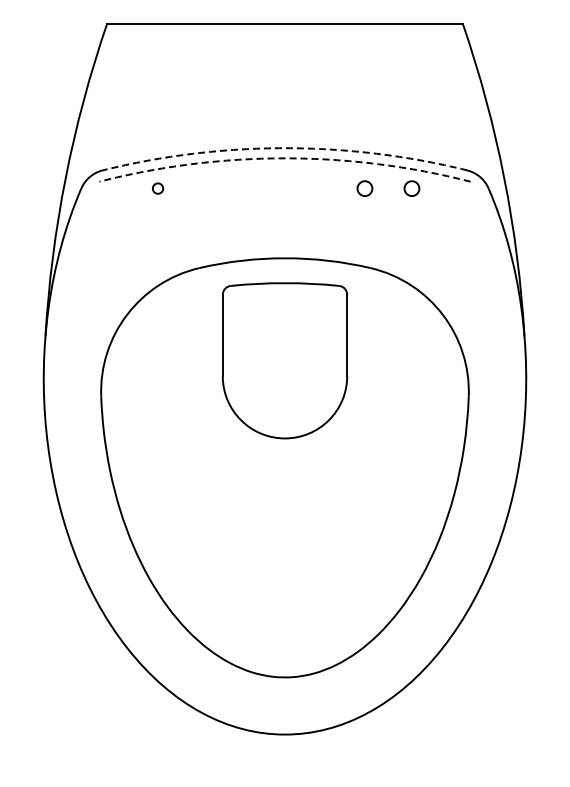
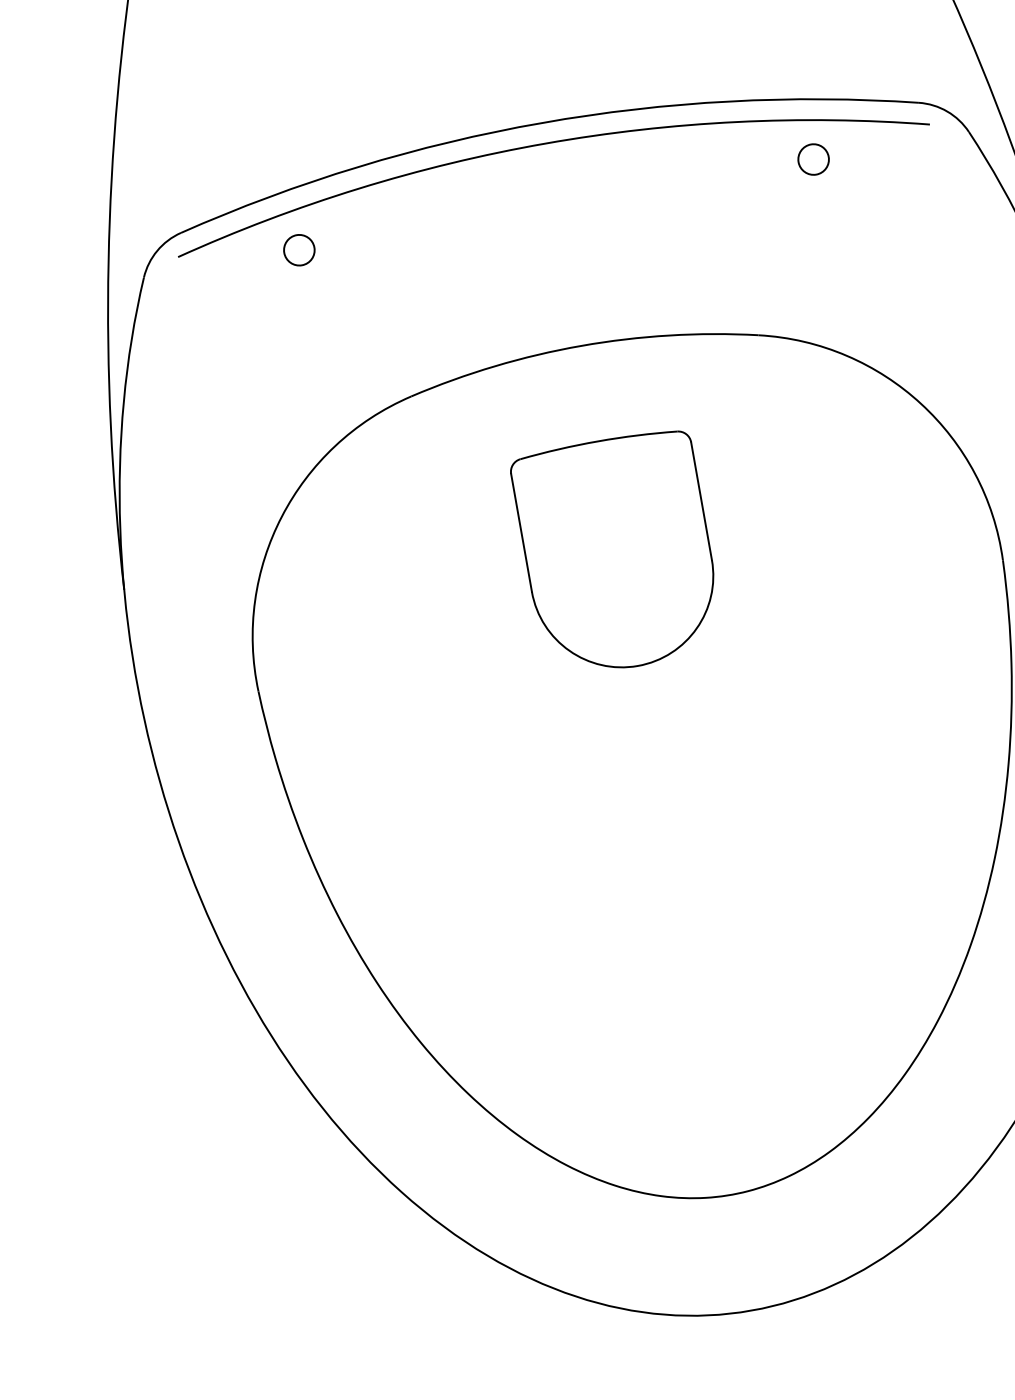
arc: (285, 148) -> (543, 123), dashed -> solid
arc: (285, 158) -> (546, 143), dashed -> solid
circle: (157, 188) -> (298, 250), size x1.43
circle: (364, 188) -> (717, 176), removed
part: (284, 360) -> (616, 553), size x0.71

